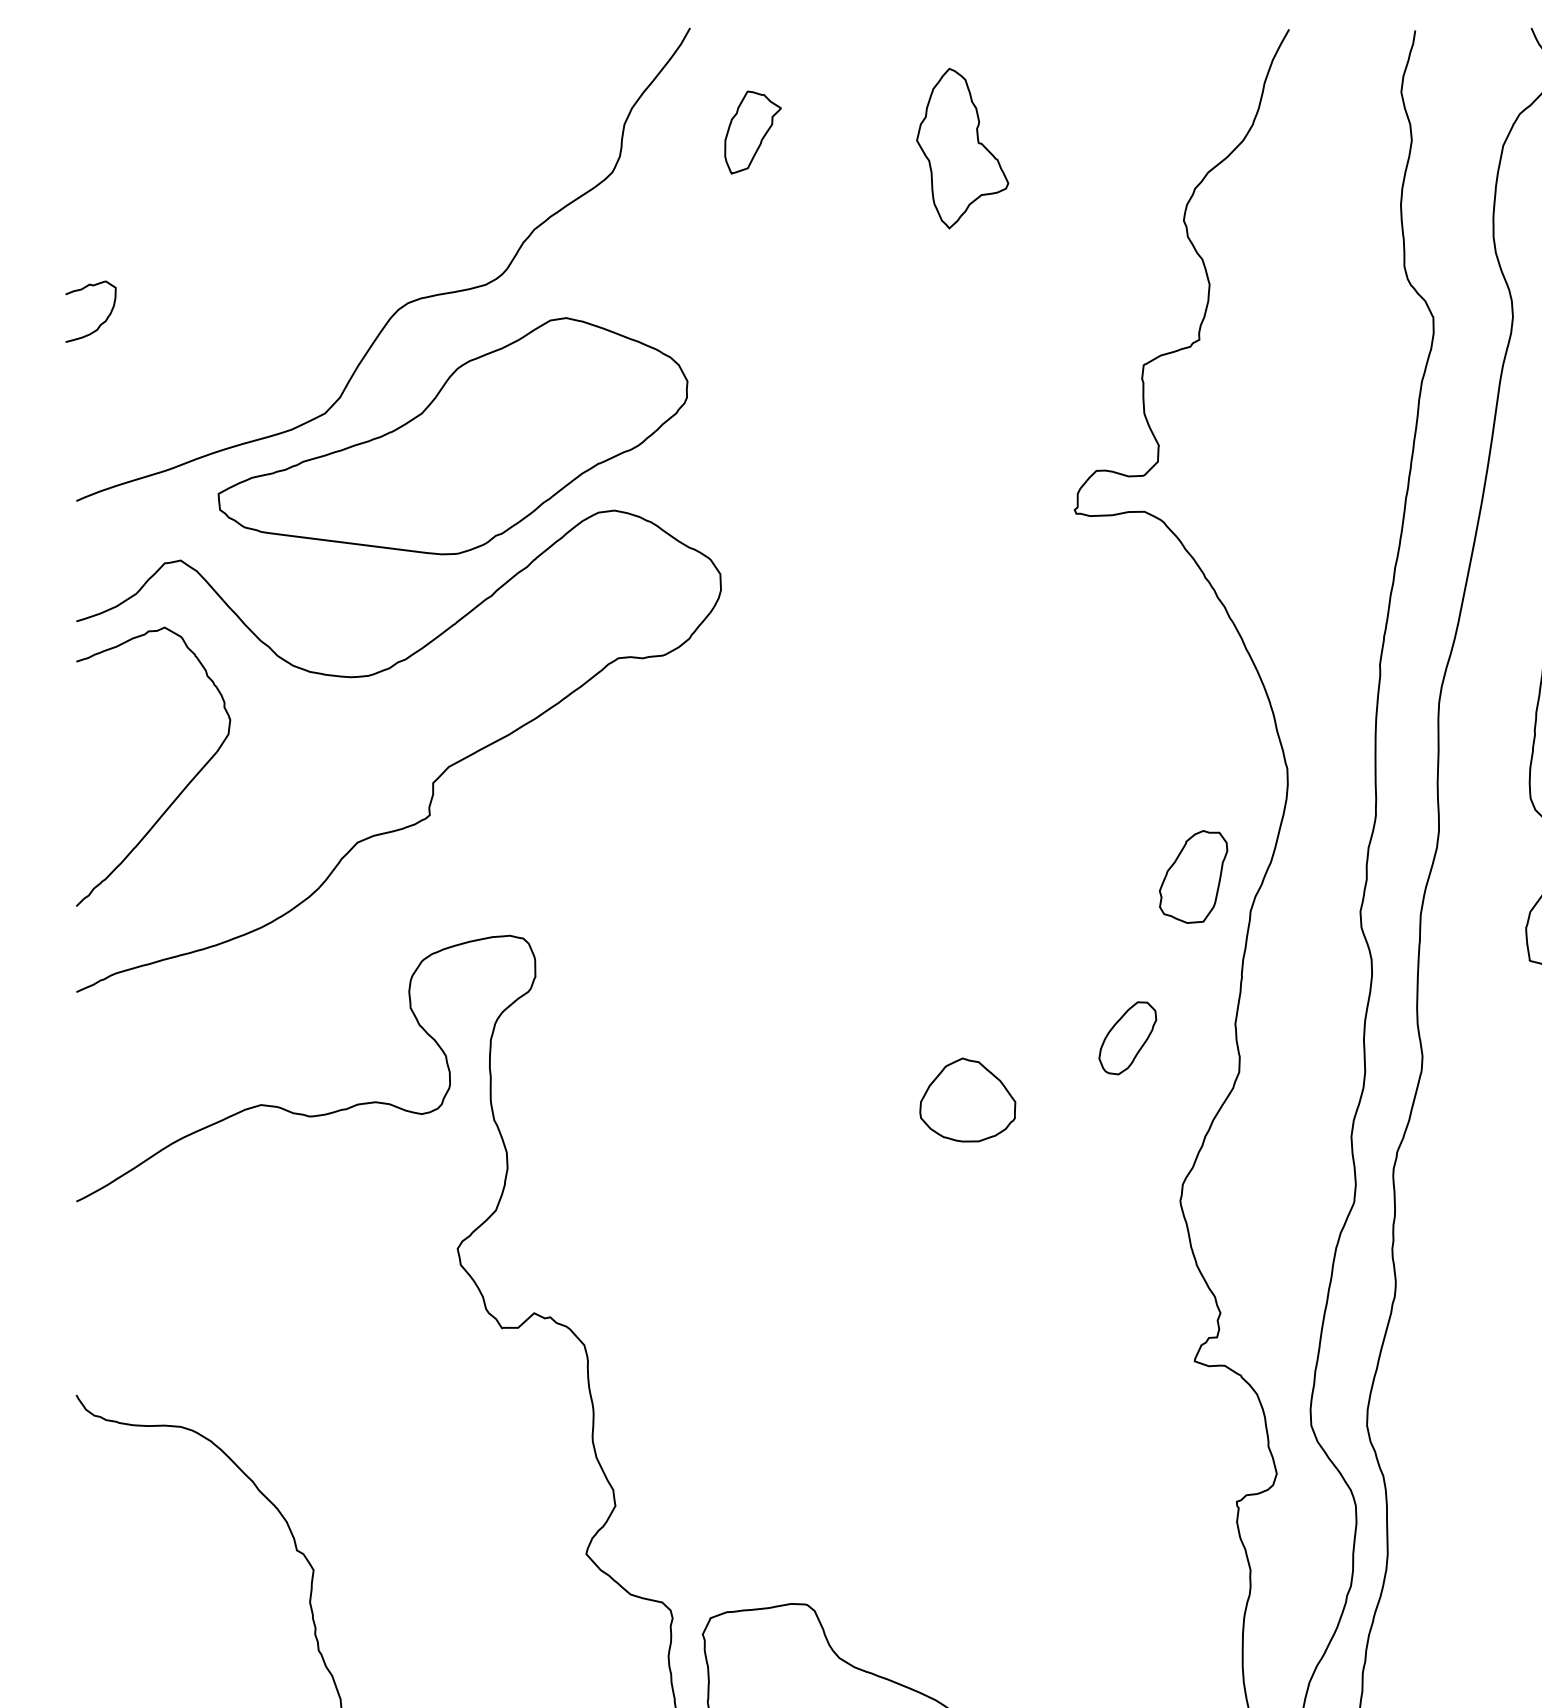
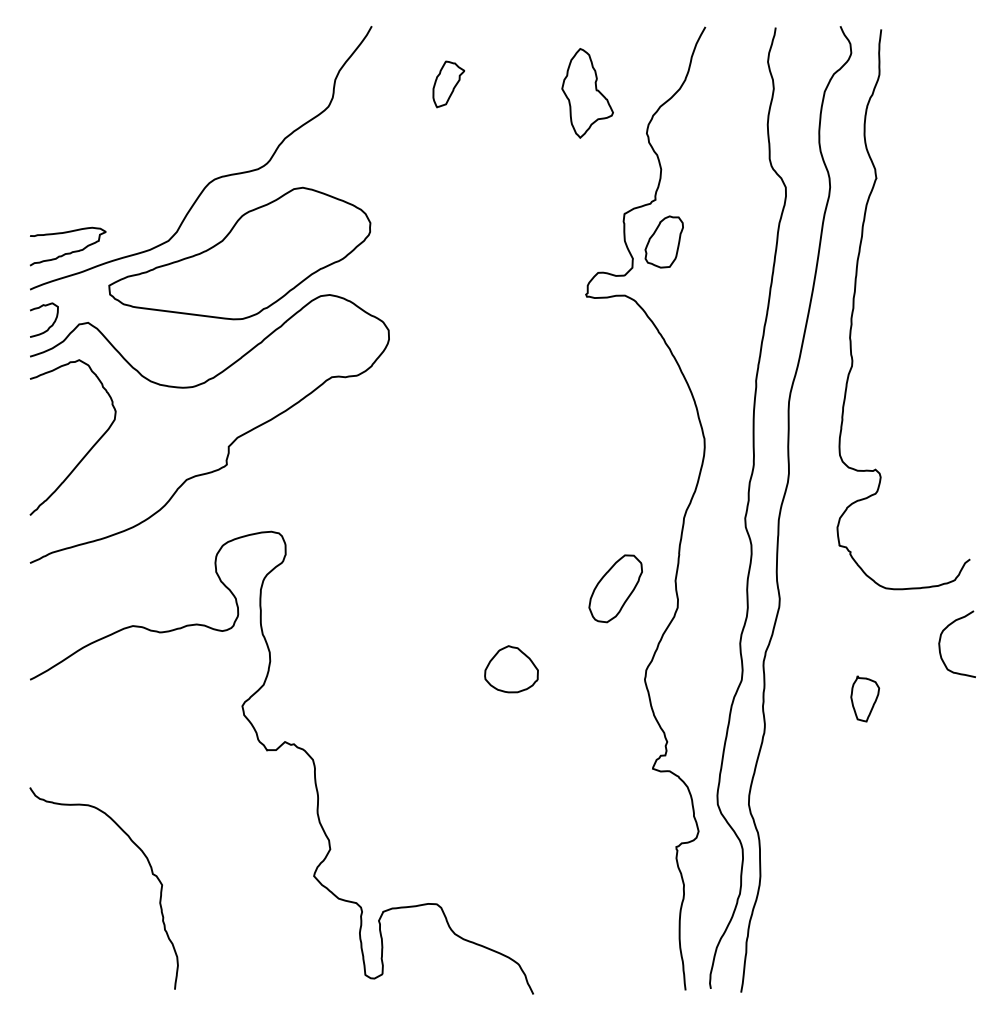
part: (752, 132) -> (448, 84), moved
part: (962, 148) -> (587, 93), moved
curve: (102, 321) -> (50, 325), moved
curve: (143, 434) -> (67, 252), added
part: (1192, 876) -> (663, 241), moved
part: (1127, 1037) -> (615, 588), size x1.67
part: (967, 1100) -> (511, 669), moved

